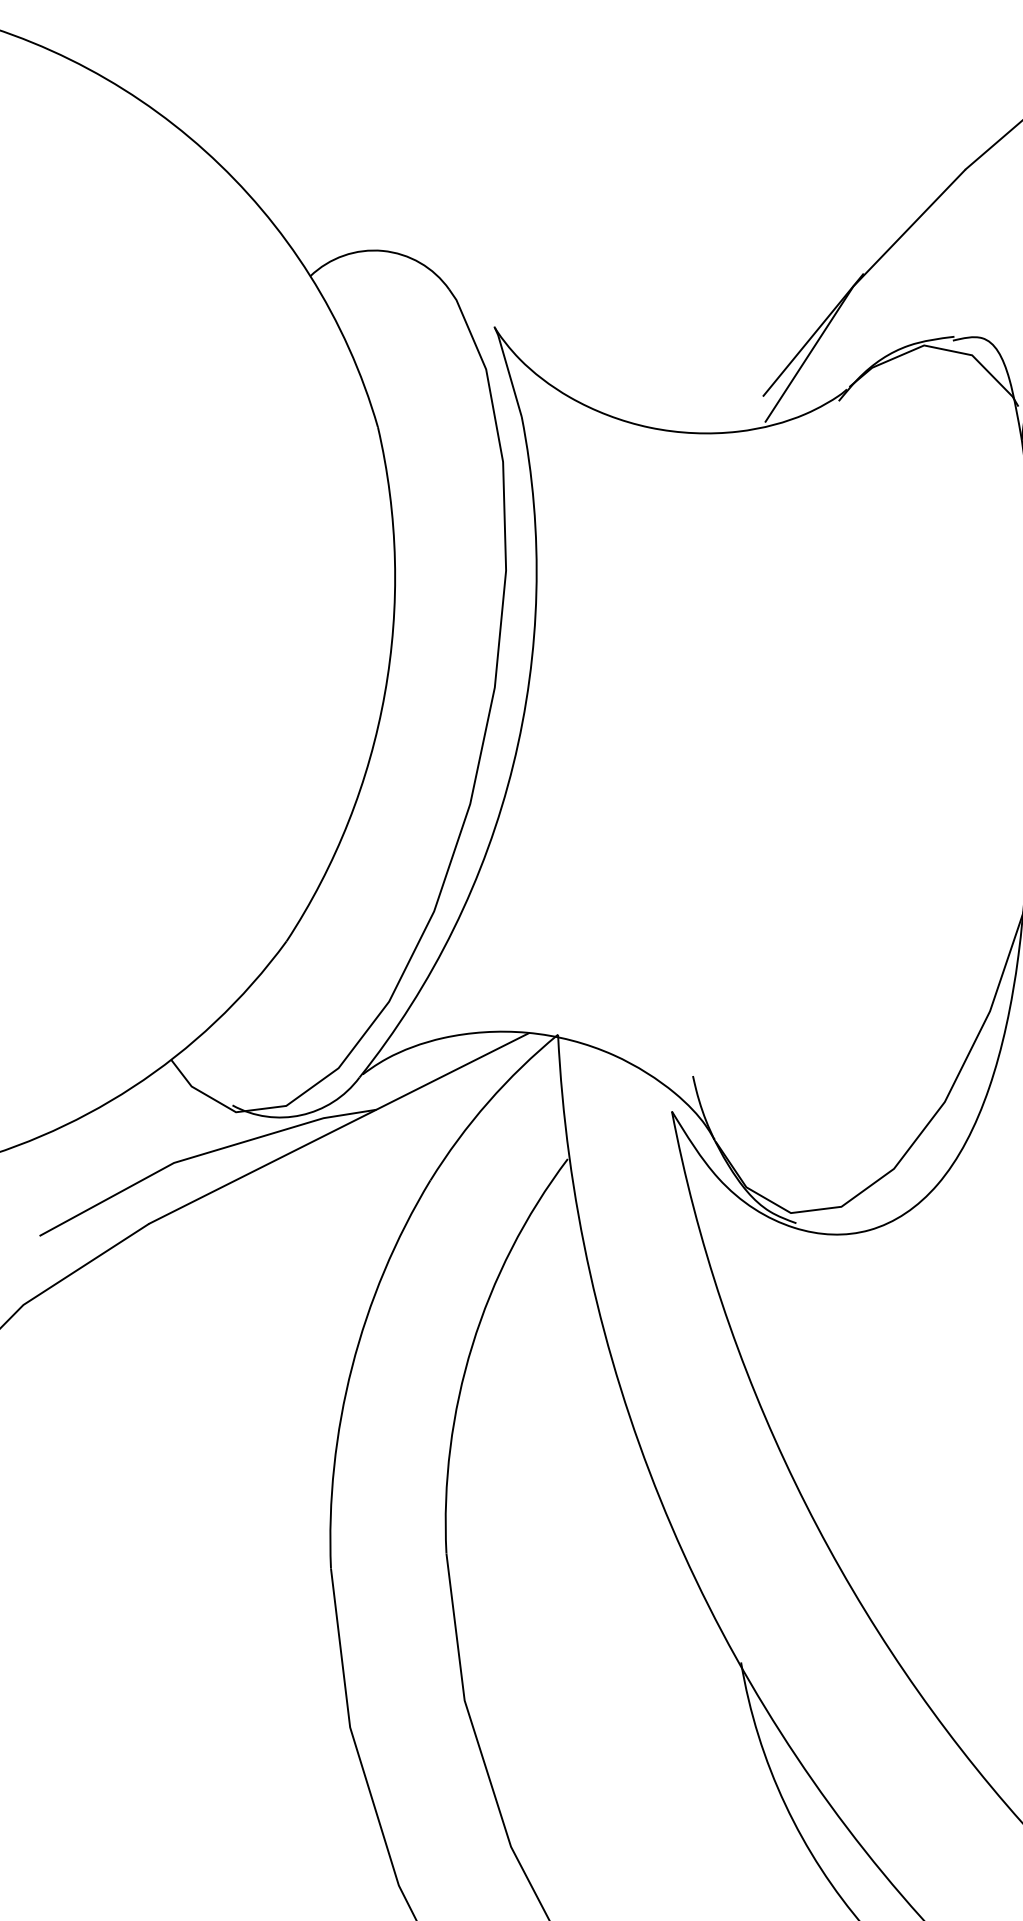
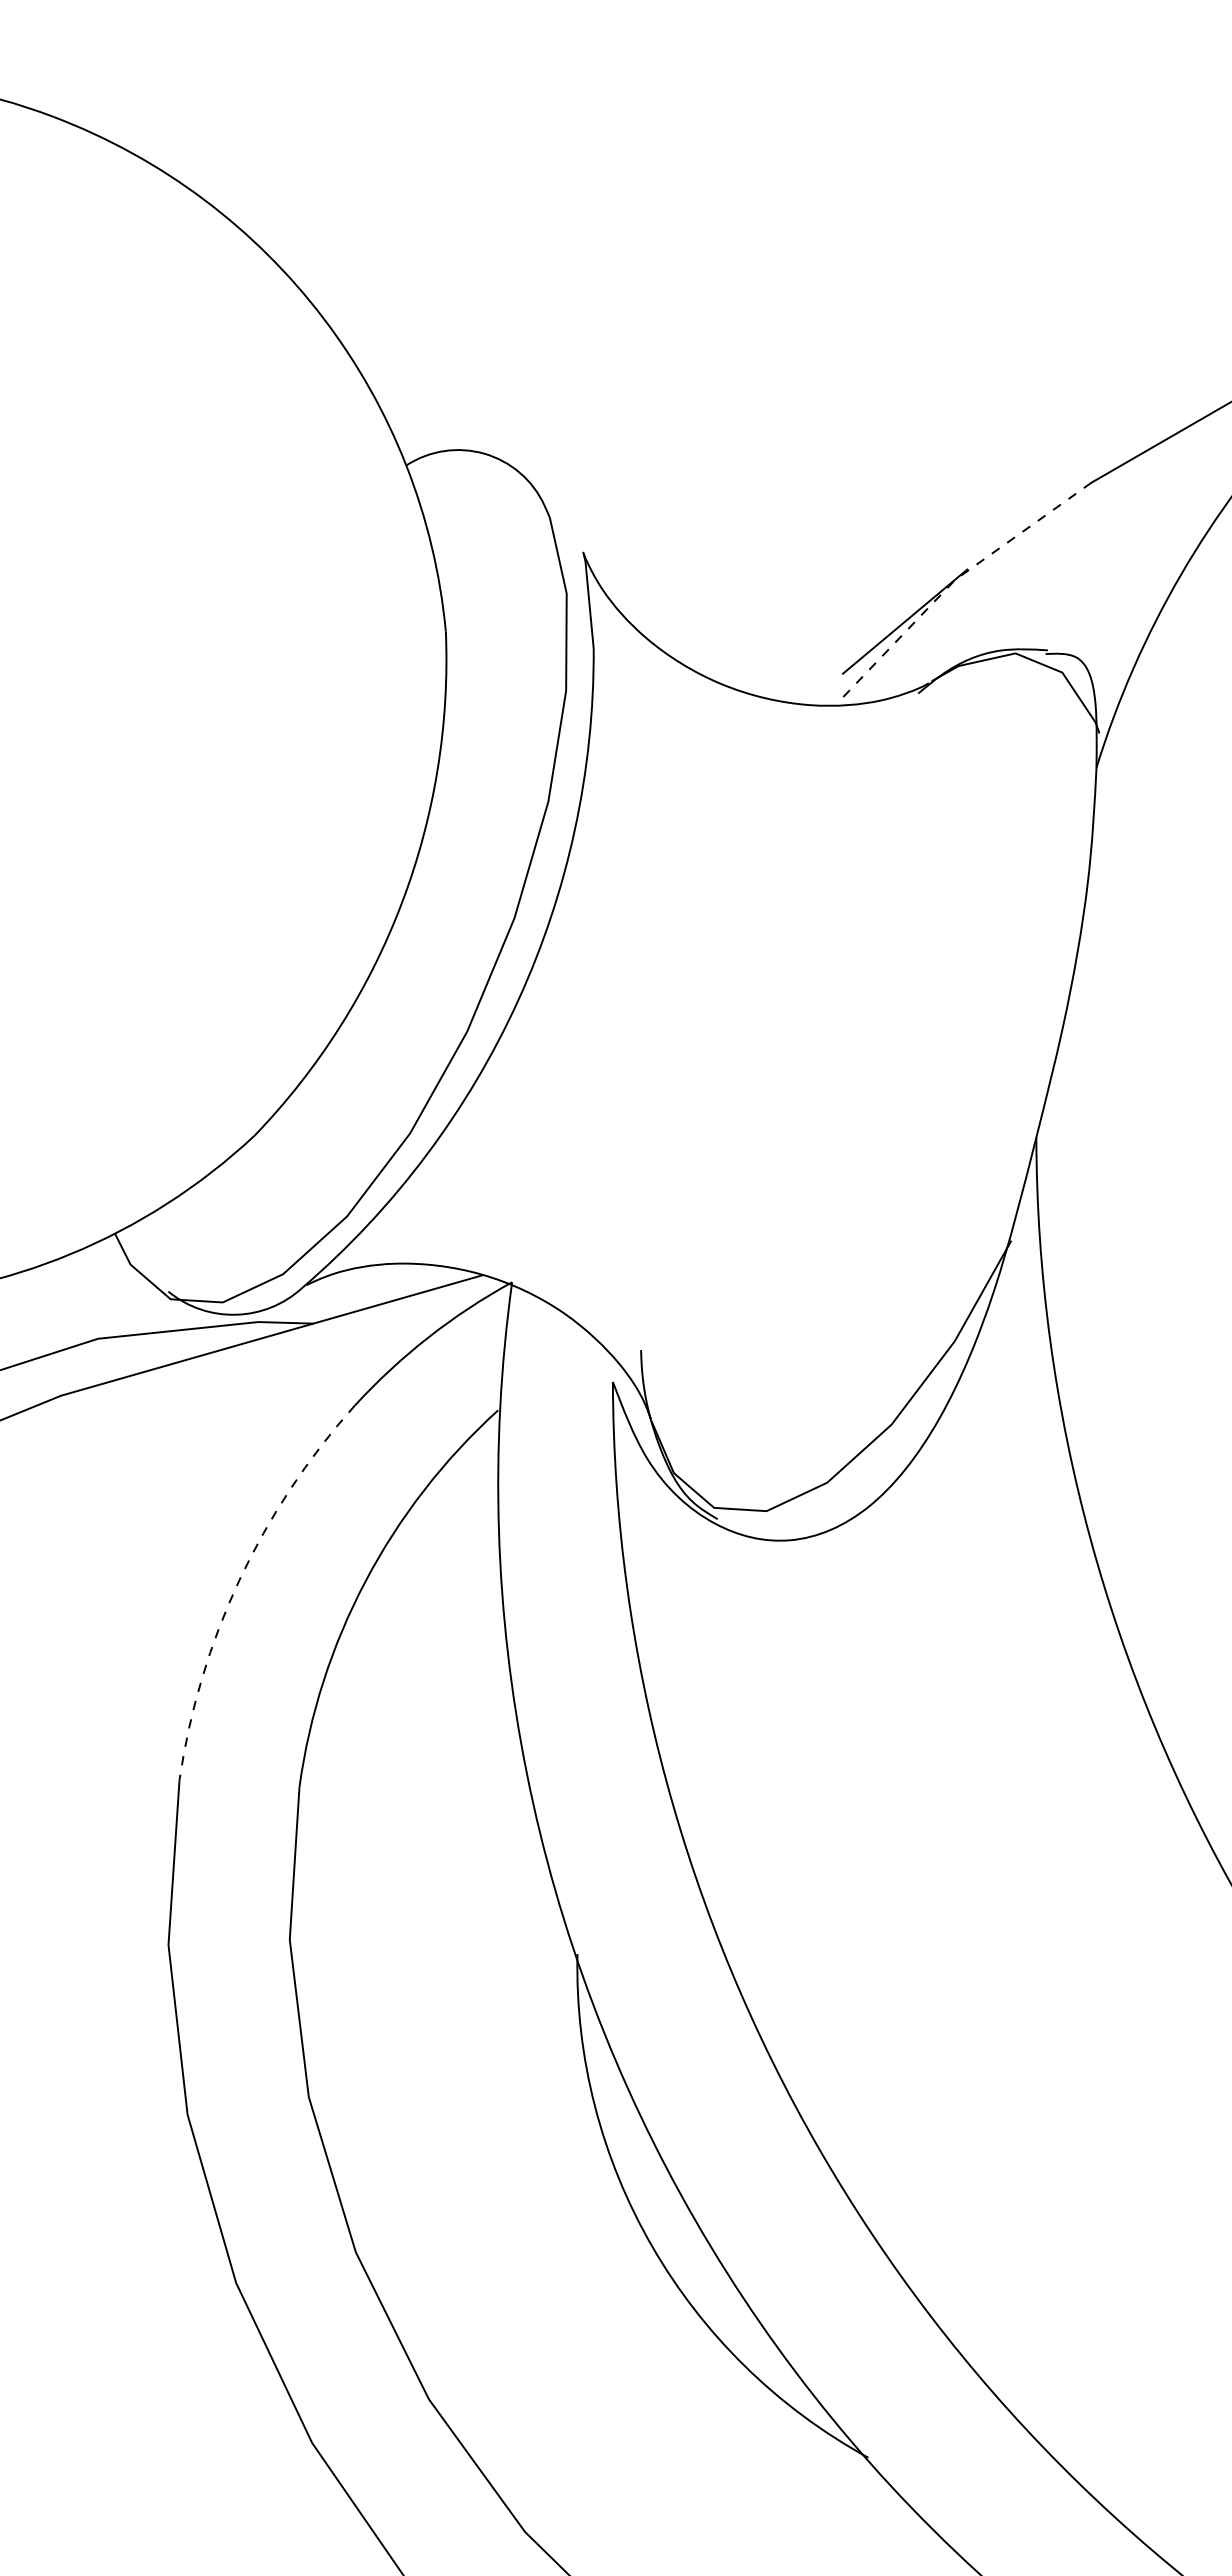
line: (853, 286) -> (955, 580), solid -> dashed
arc: (351, 1366) -> (239, 1579), solid -> dashed

